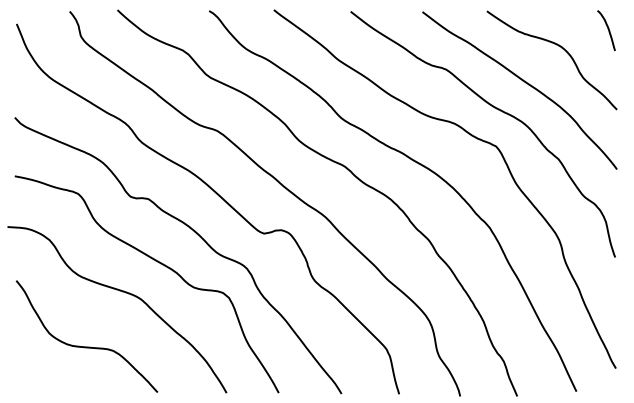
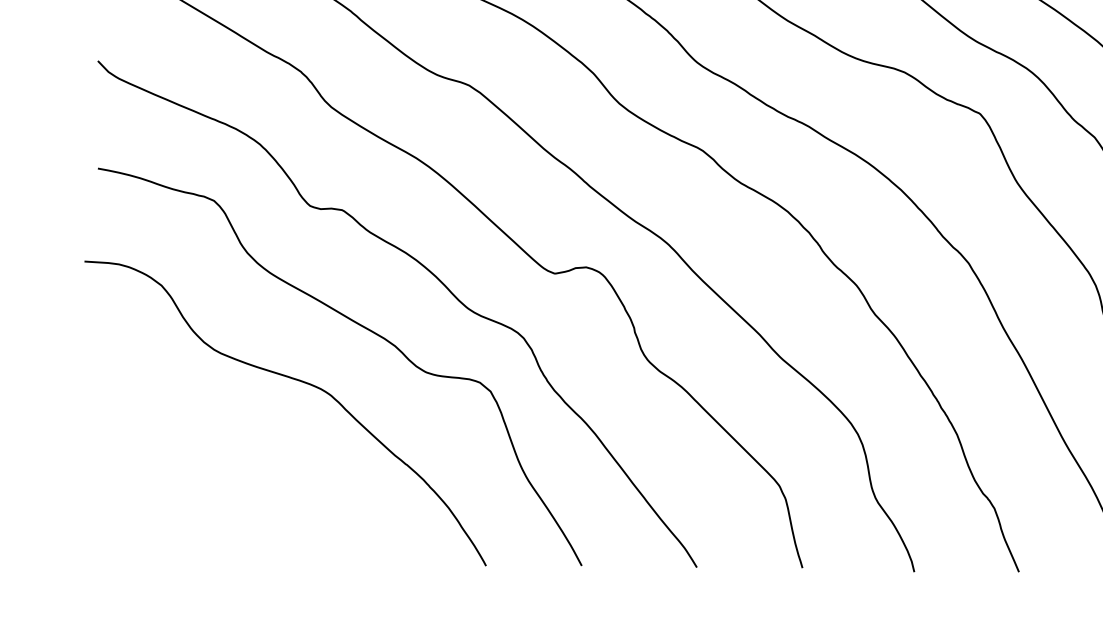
curve: (86, 346) -> (229, 480), removed

